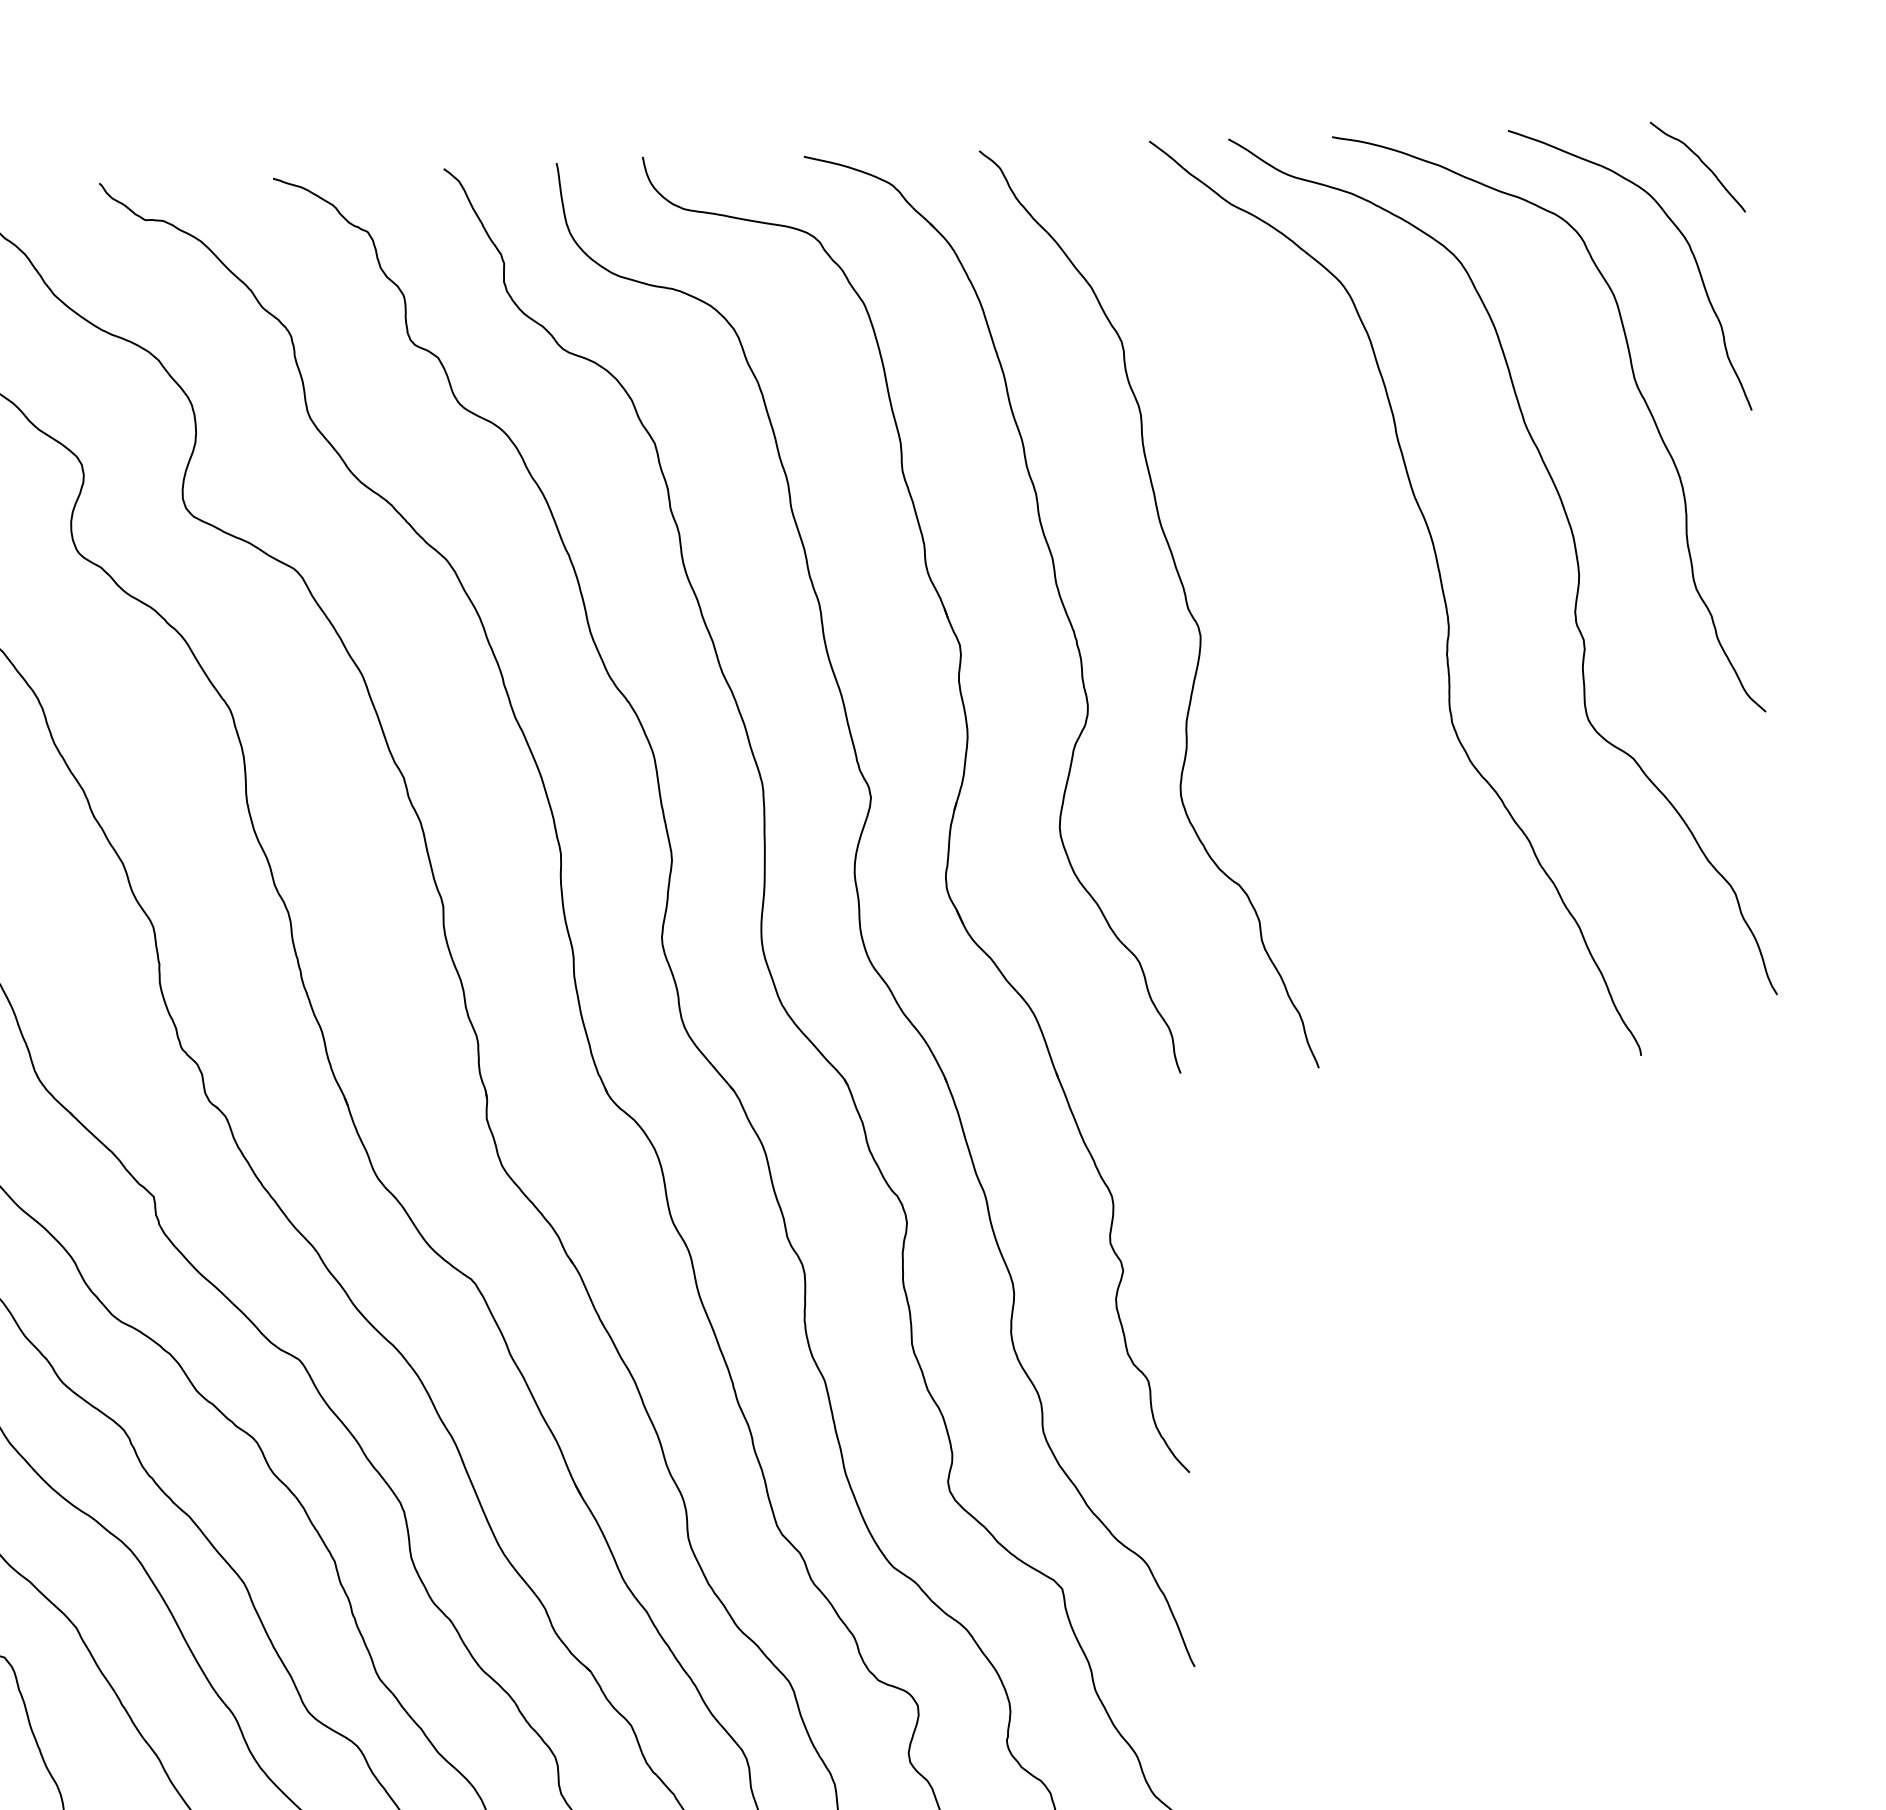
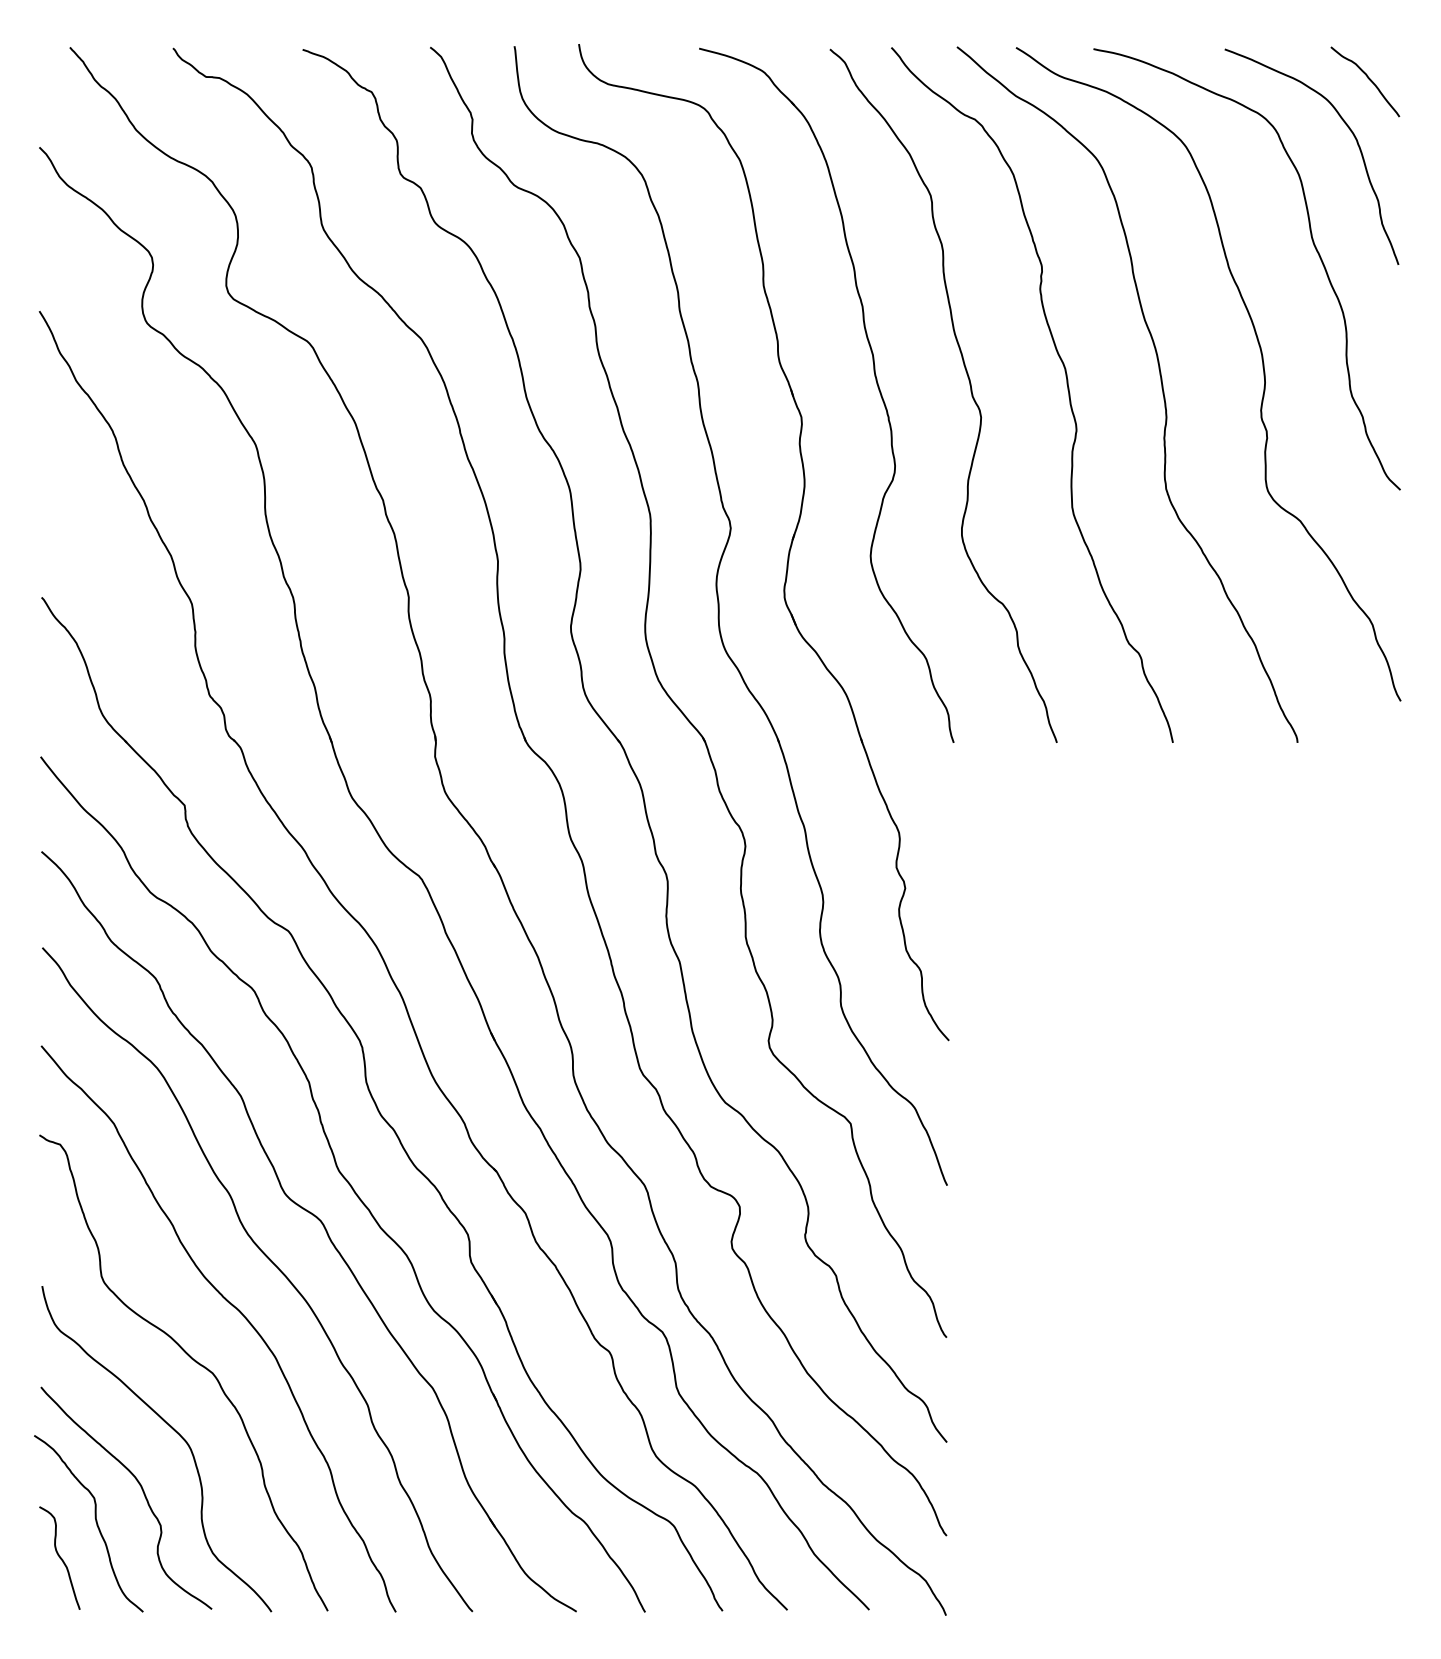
curve: (1314, 595) -> (1067, 390), added

